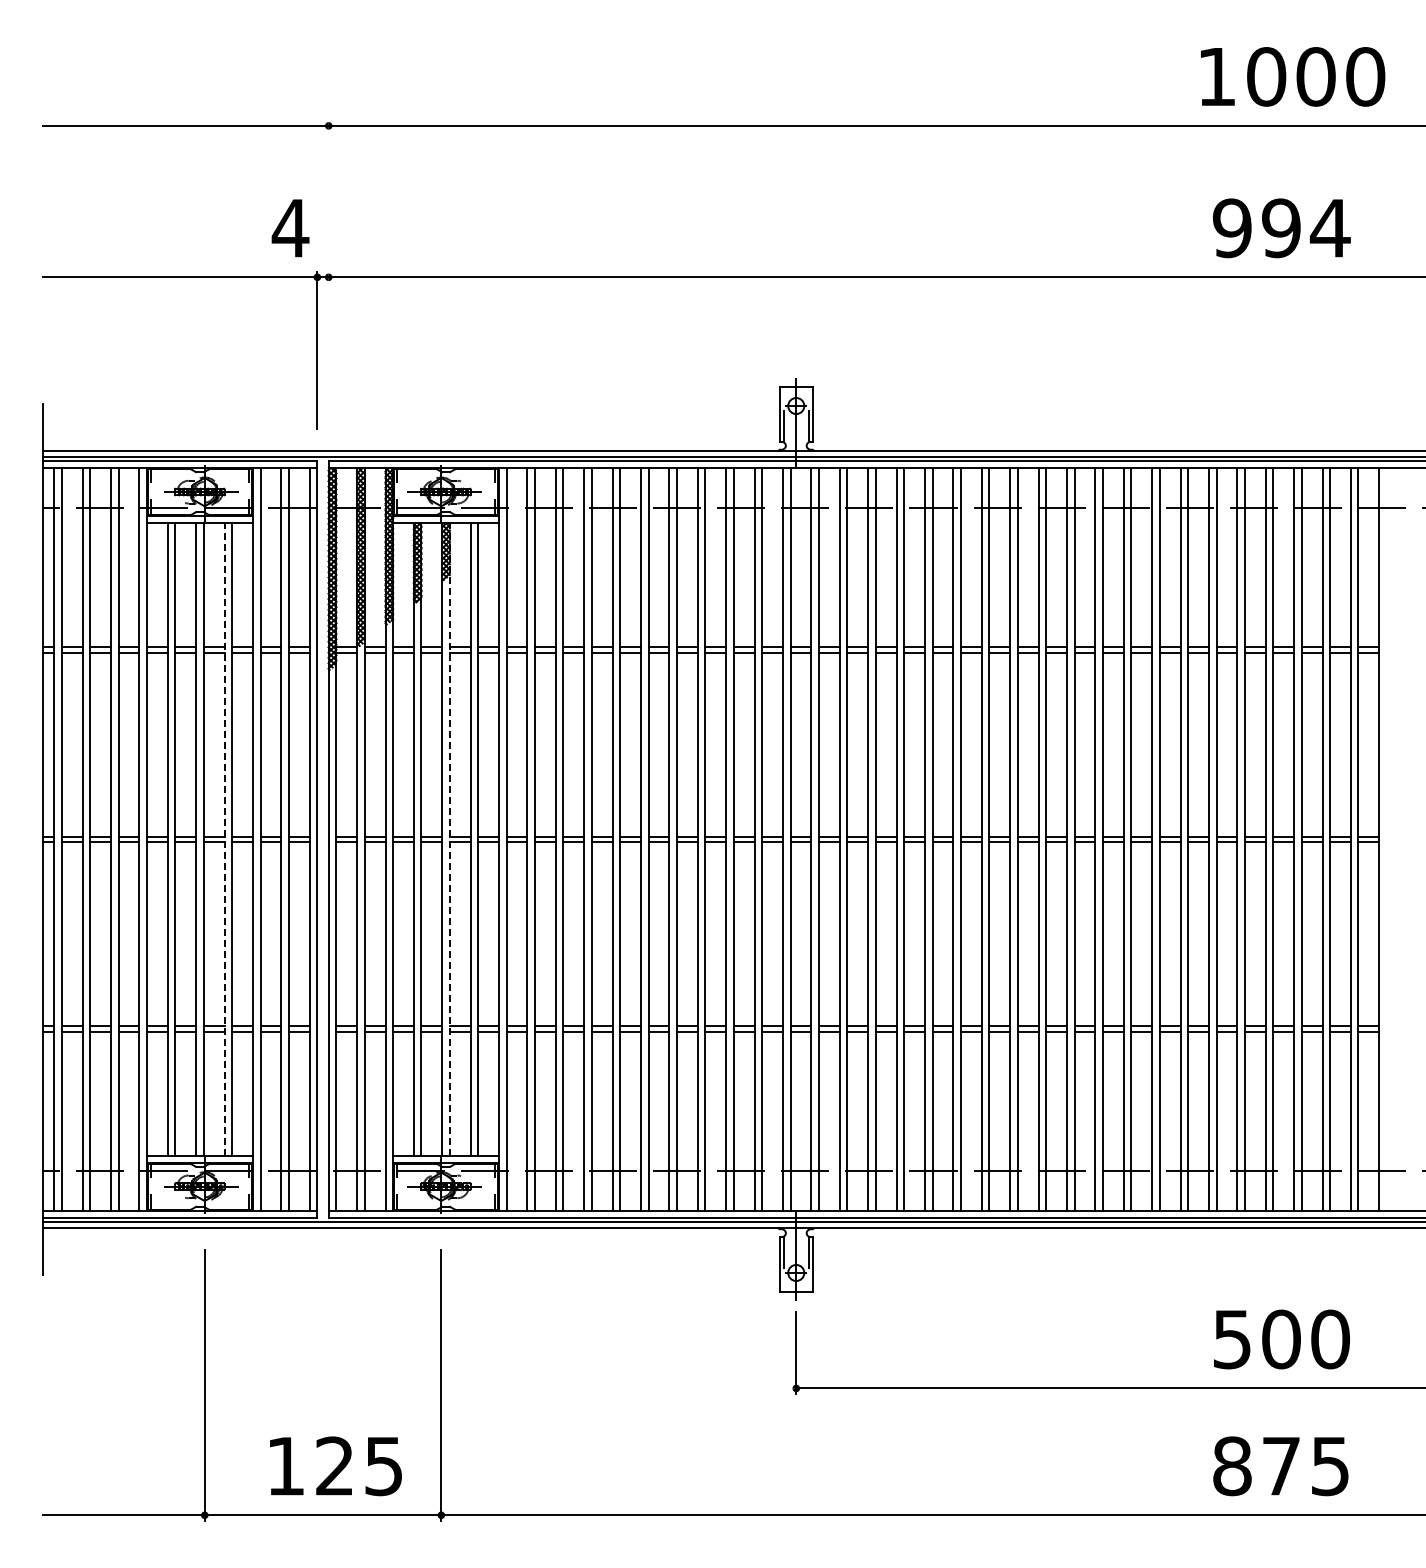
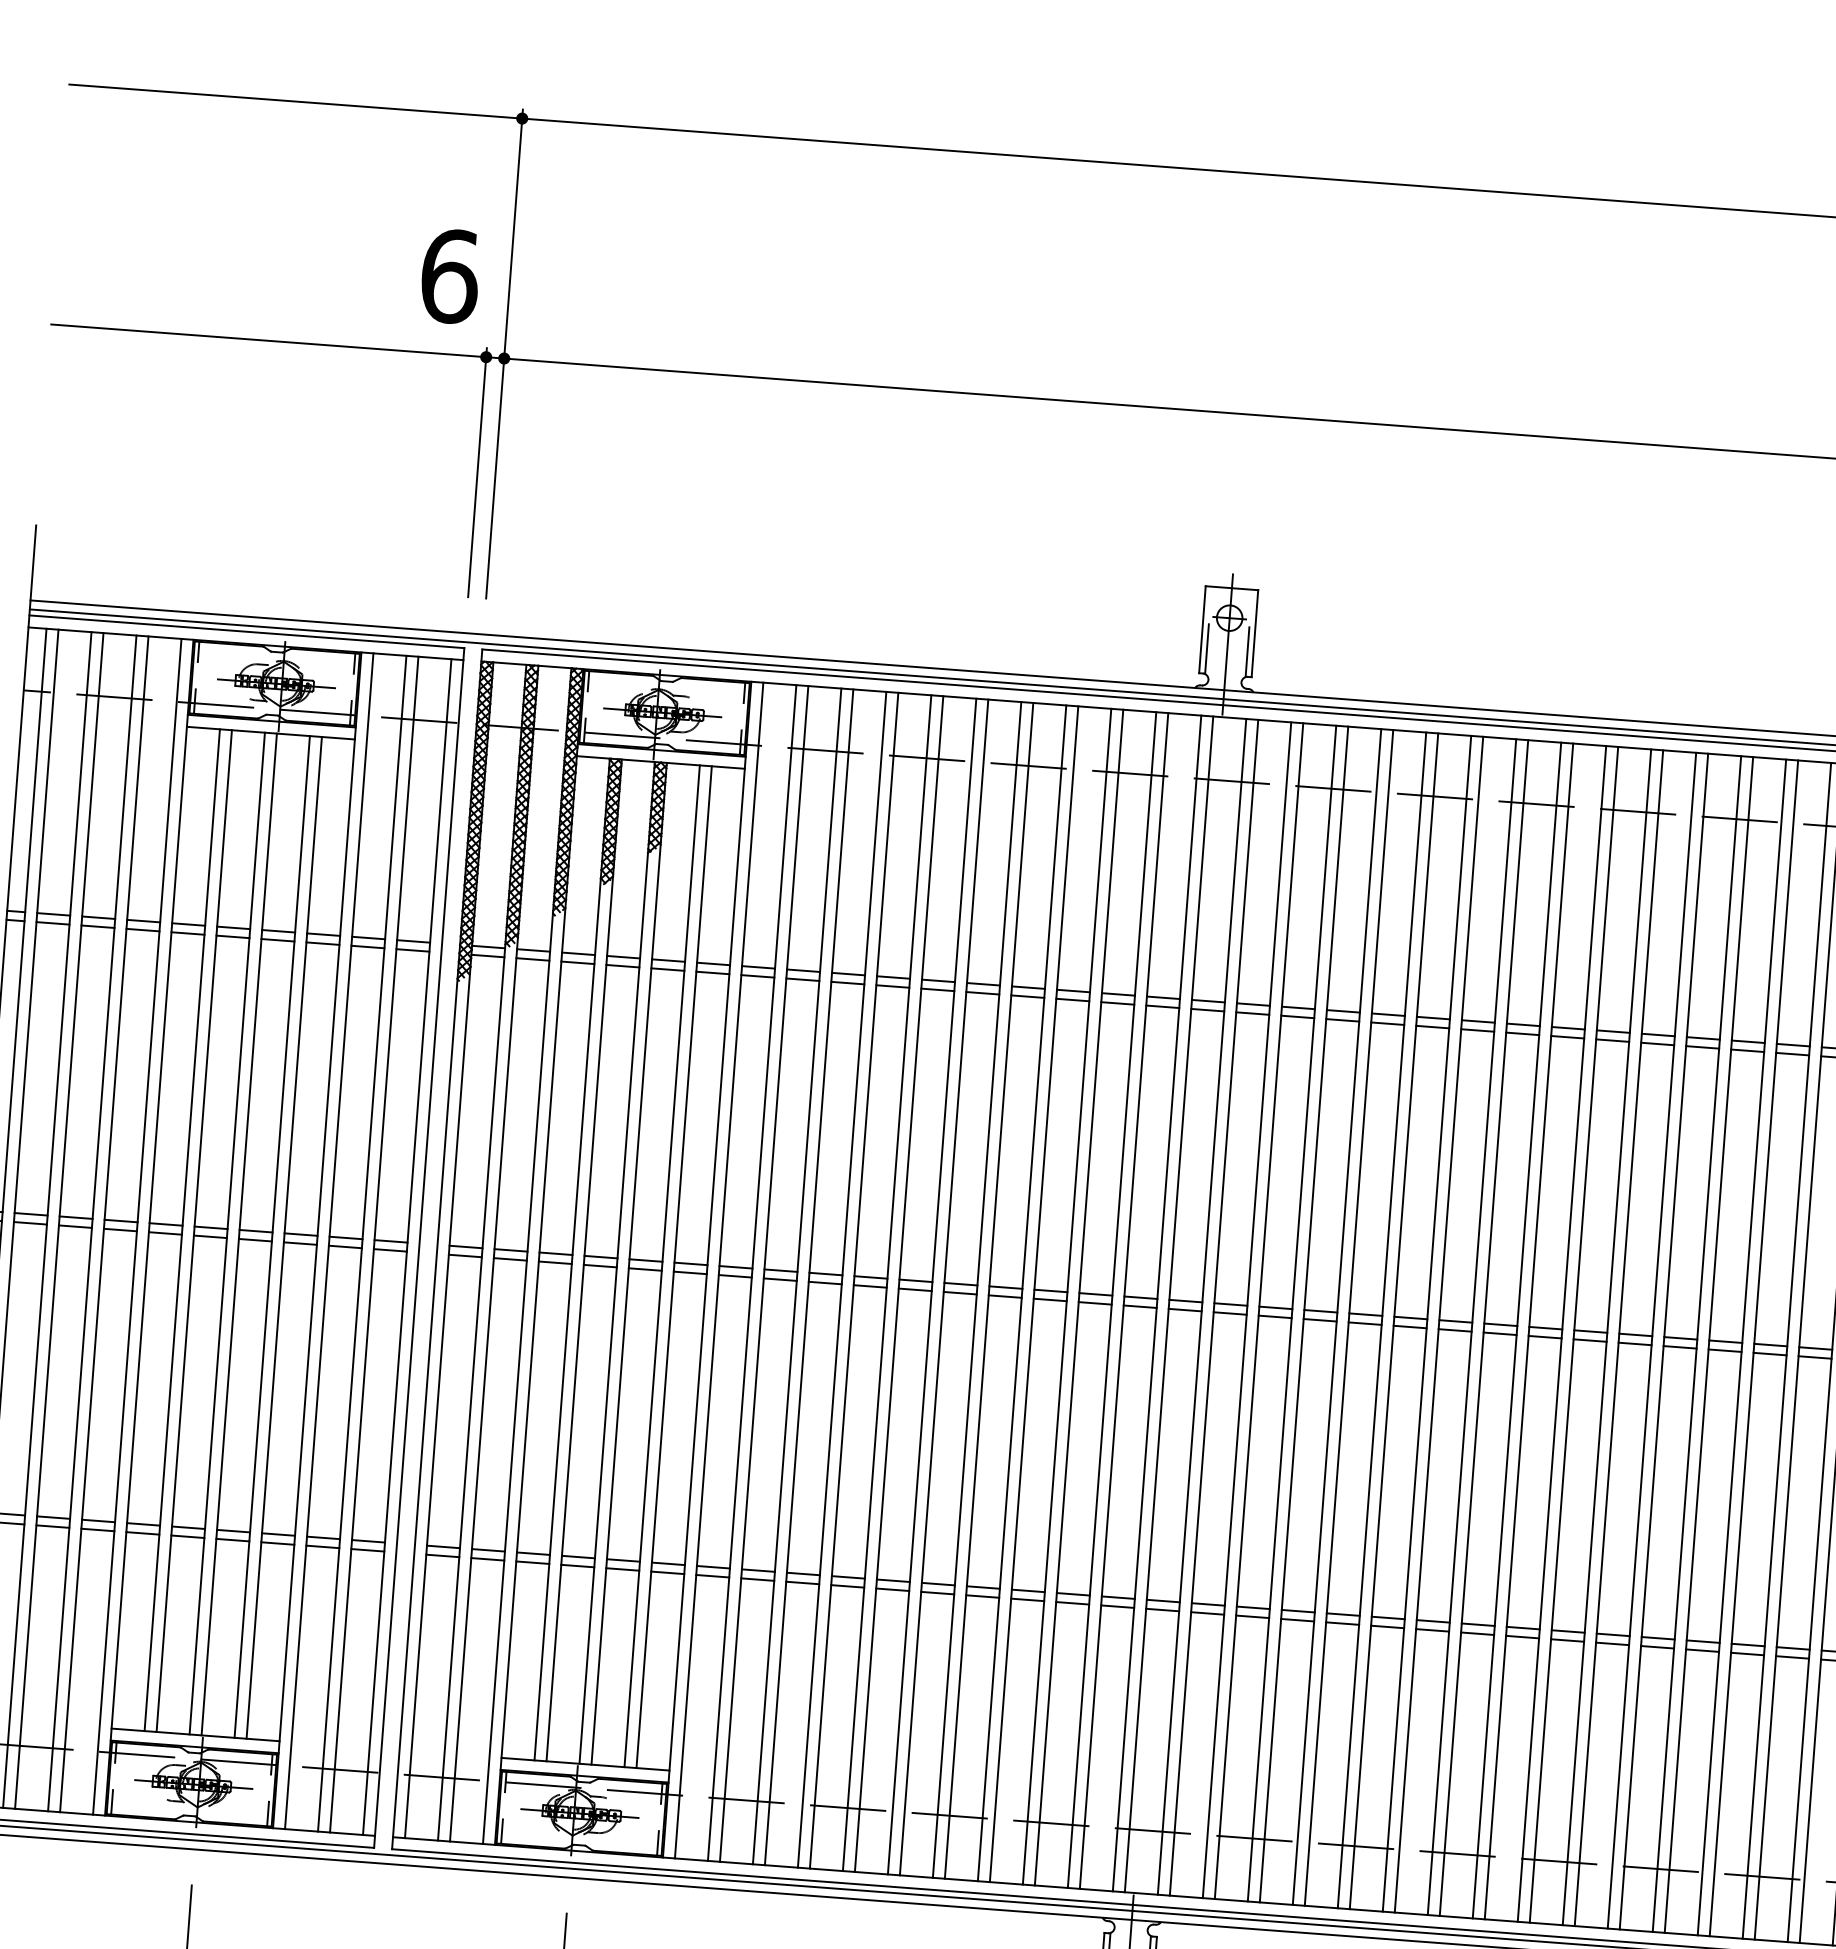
text: (290, 228) -> (449, 276), 4 -> 6
line: (328, 274) -> (504, 354), added
line: (224, 839) -> (272, 1236), dashed -> solid
line: (449, 839) -> (628, 1263), dashed -> solid

